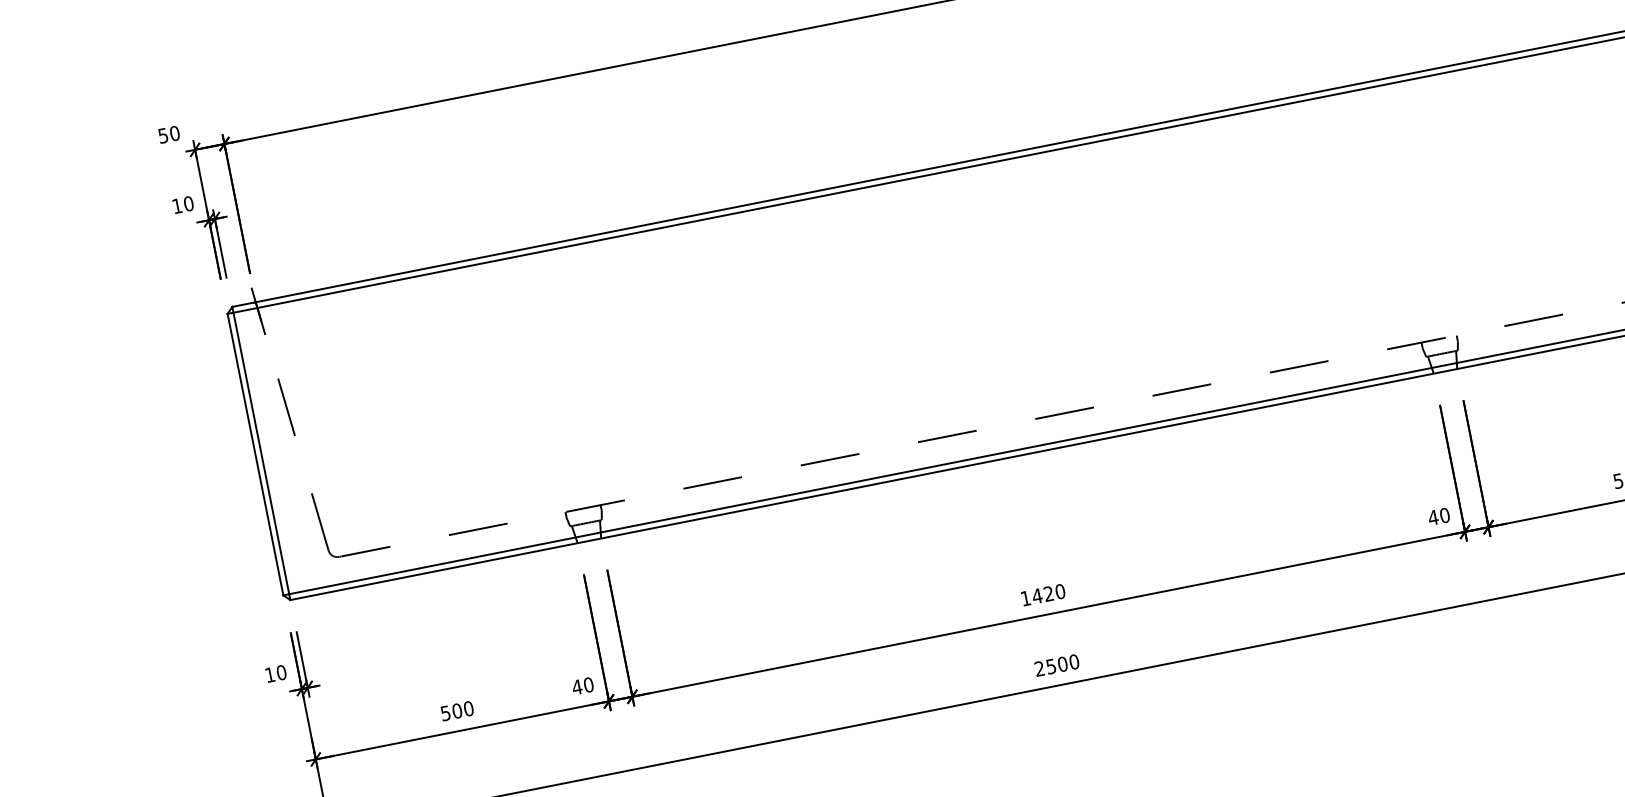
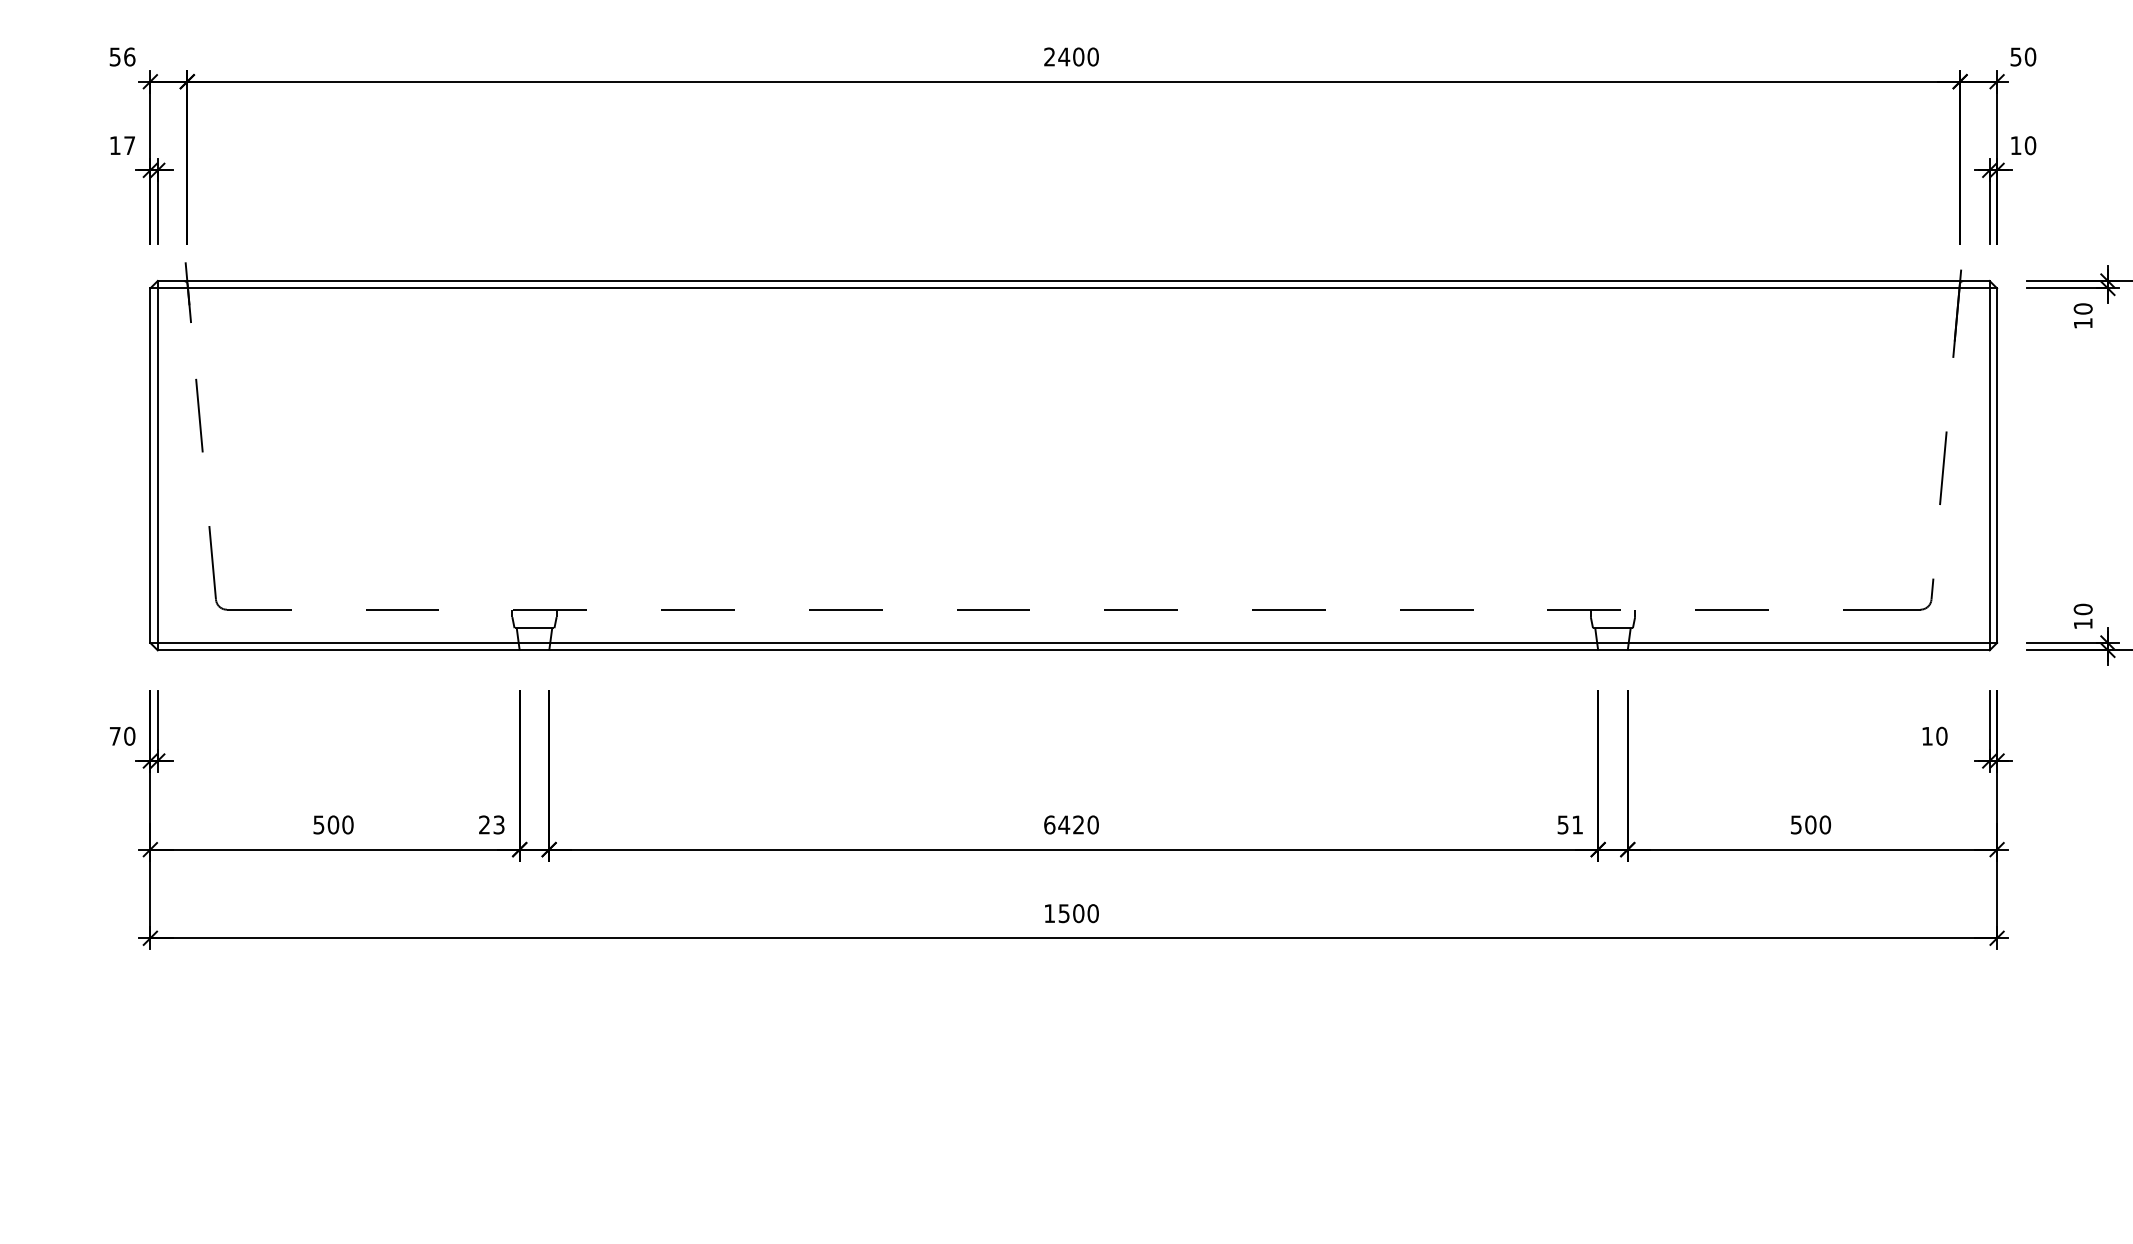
text: (174, 133) -> (129, 56), 50 -> 56
text: (188, 203) -> (129, 145), 10 -> 17
text: (1439, 516) -> (1570, 824), 40 -> 51
text: (1025, 598) -> (1049, 824), 1420 -> 6420
text: (1039, 668) -> (1049, 913), 2500 -> 1500
text: (270, 675) -> (115, 736), 10 -> 70
text: (582, 685) -> (491, 824), 40 -> 23

